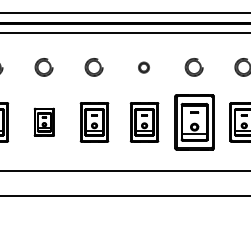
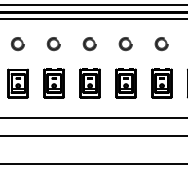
part: (143, 68) -> (125, 44), size x1.67
part: (43, 122) -> (53, 83), size x1.43
part: (193, 122) -> (161, 83), size x0.71

